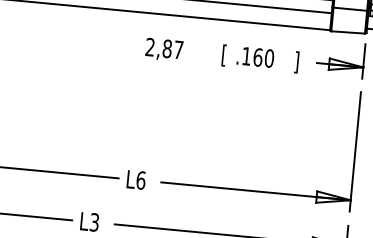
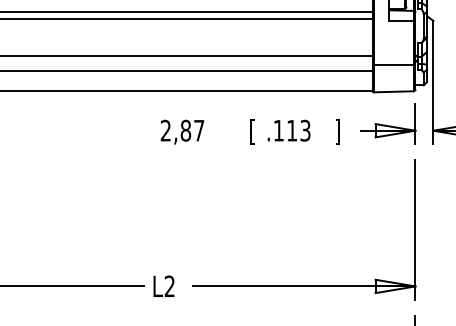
text: (263, 57) -> (298, 130), .160 -> .113
text: (140, 180) -> (169, 286), L6 -> L2

